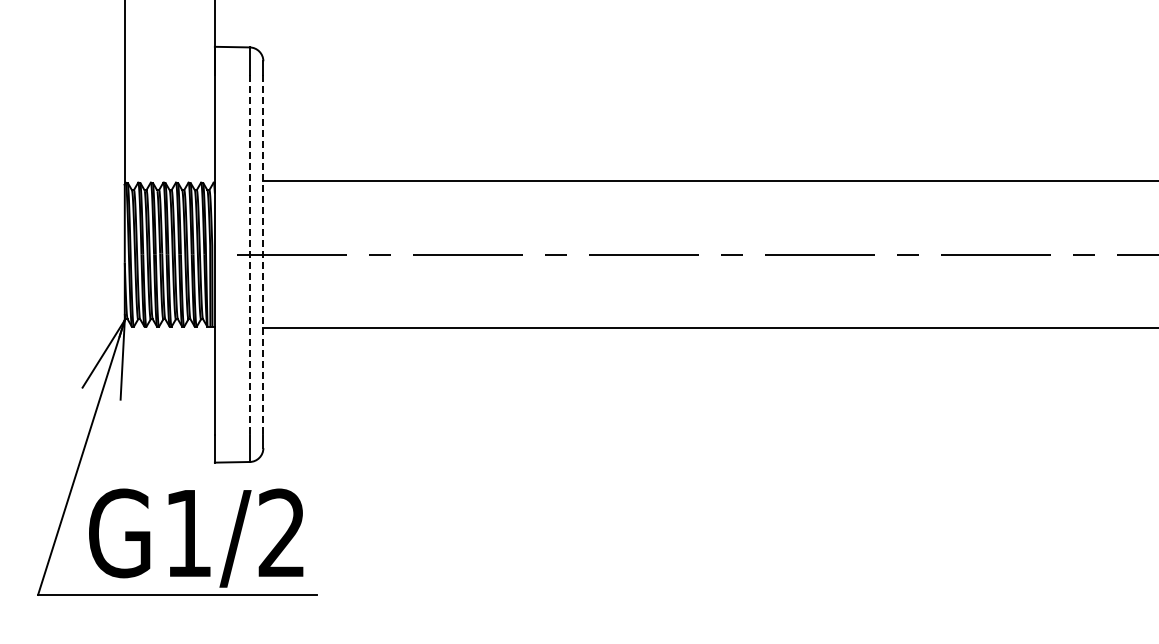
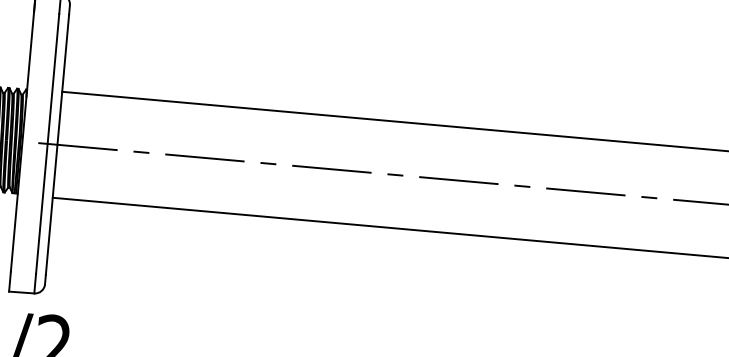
line: (249, 255) -> (47, 144), dashed -> solid
line: (263, 255) -> (57, 145), dashed -> solid

